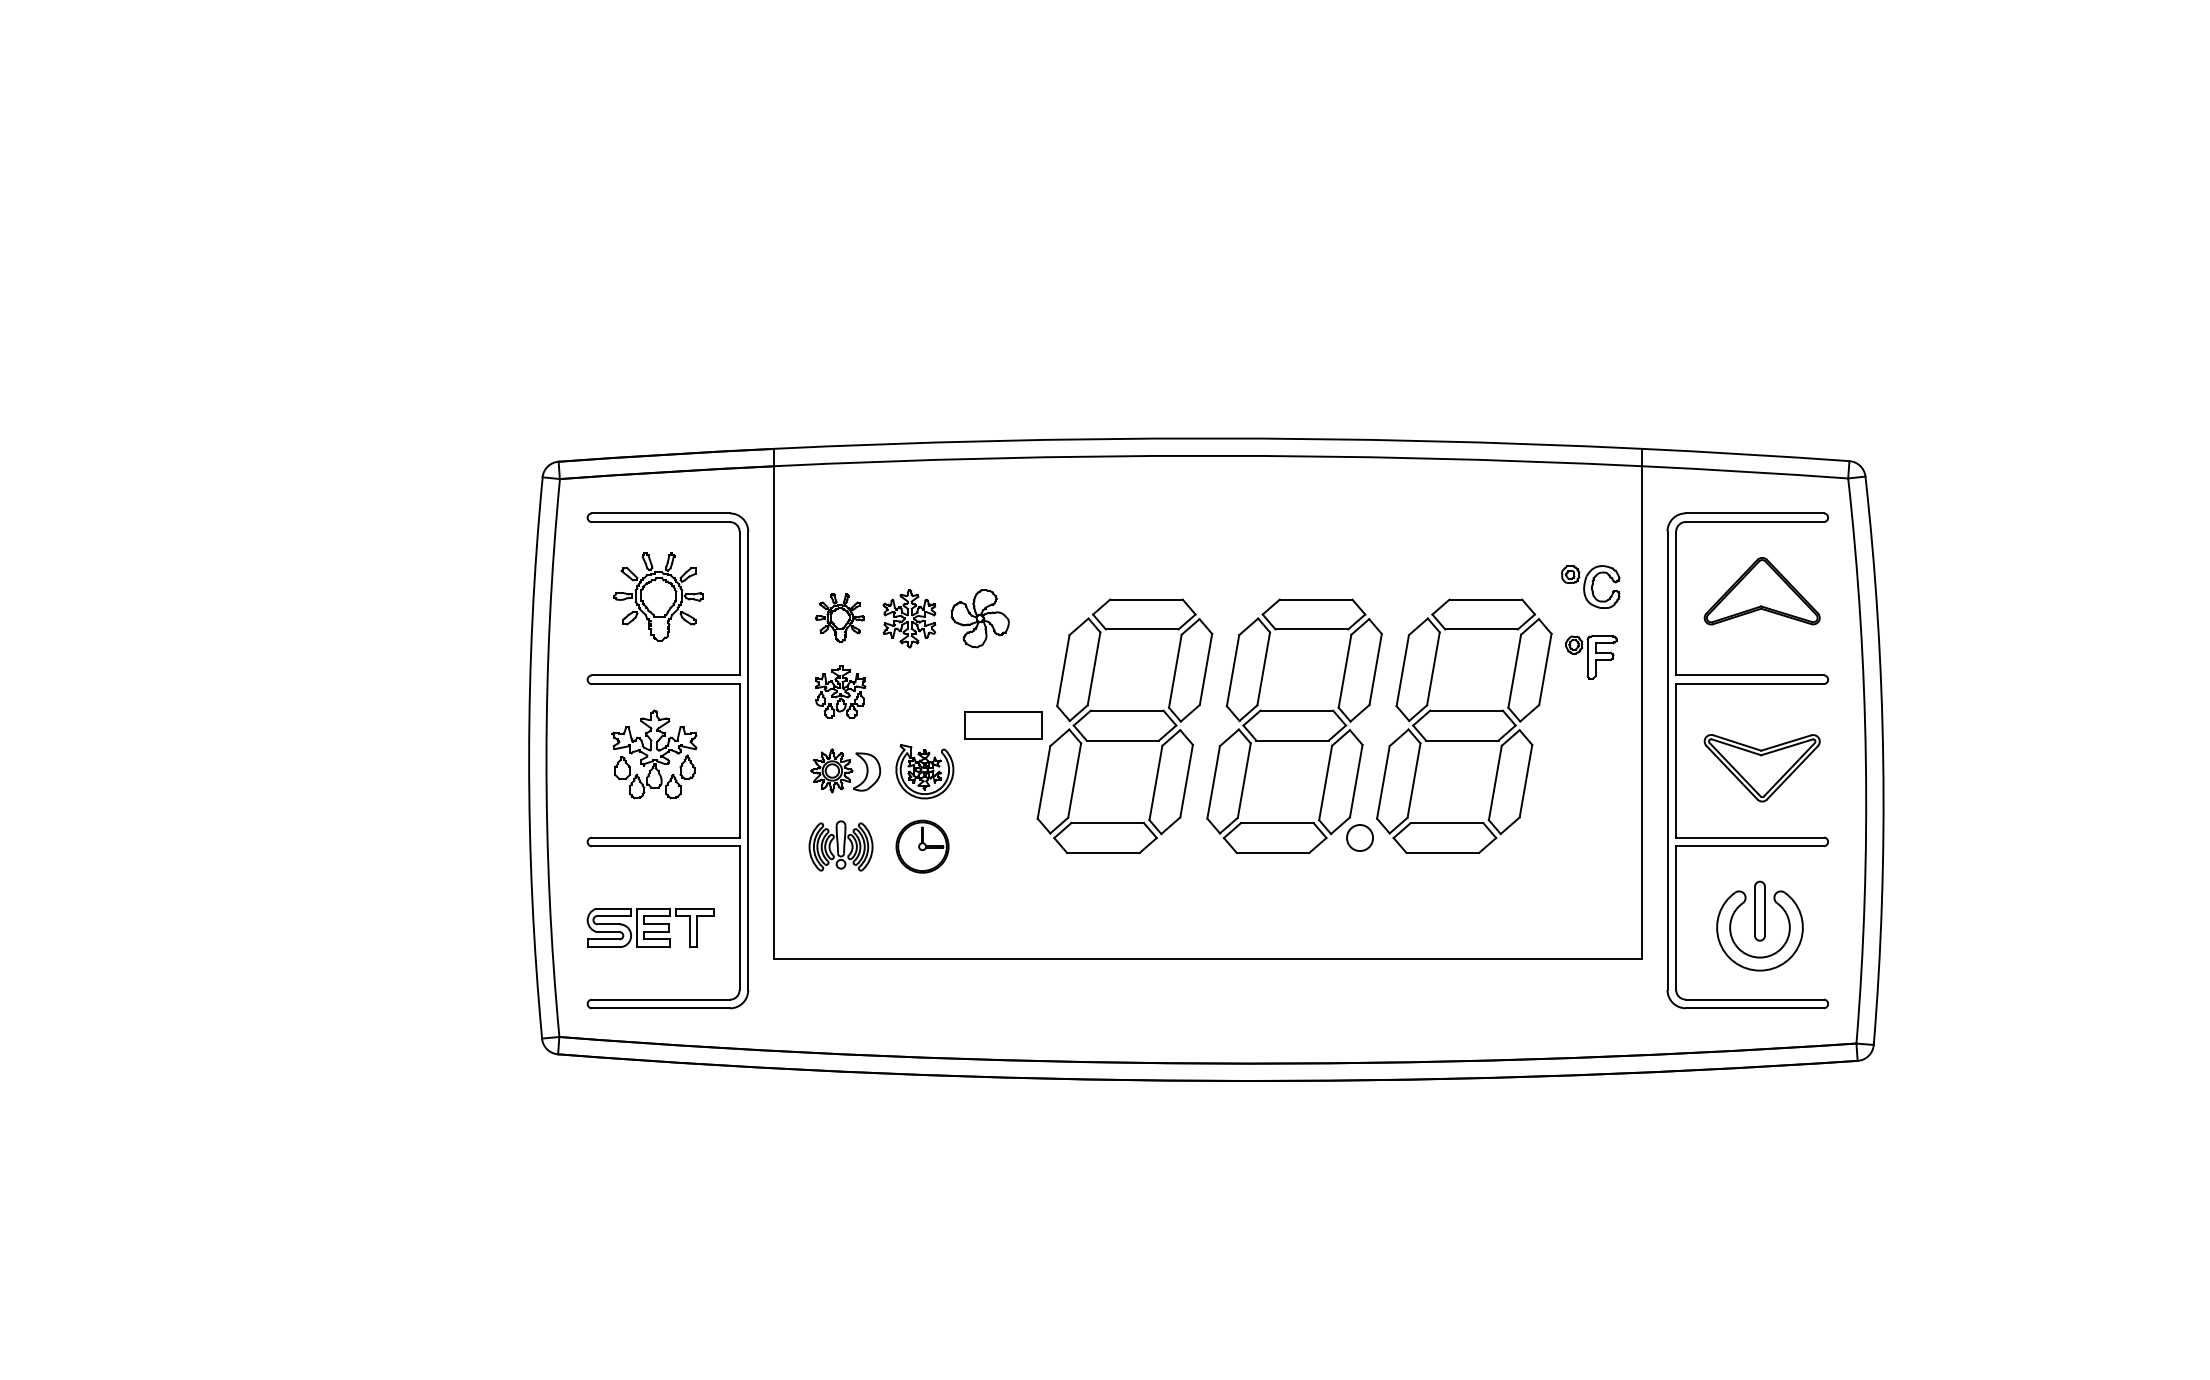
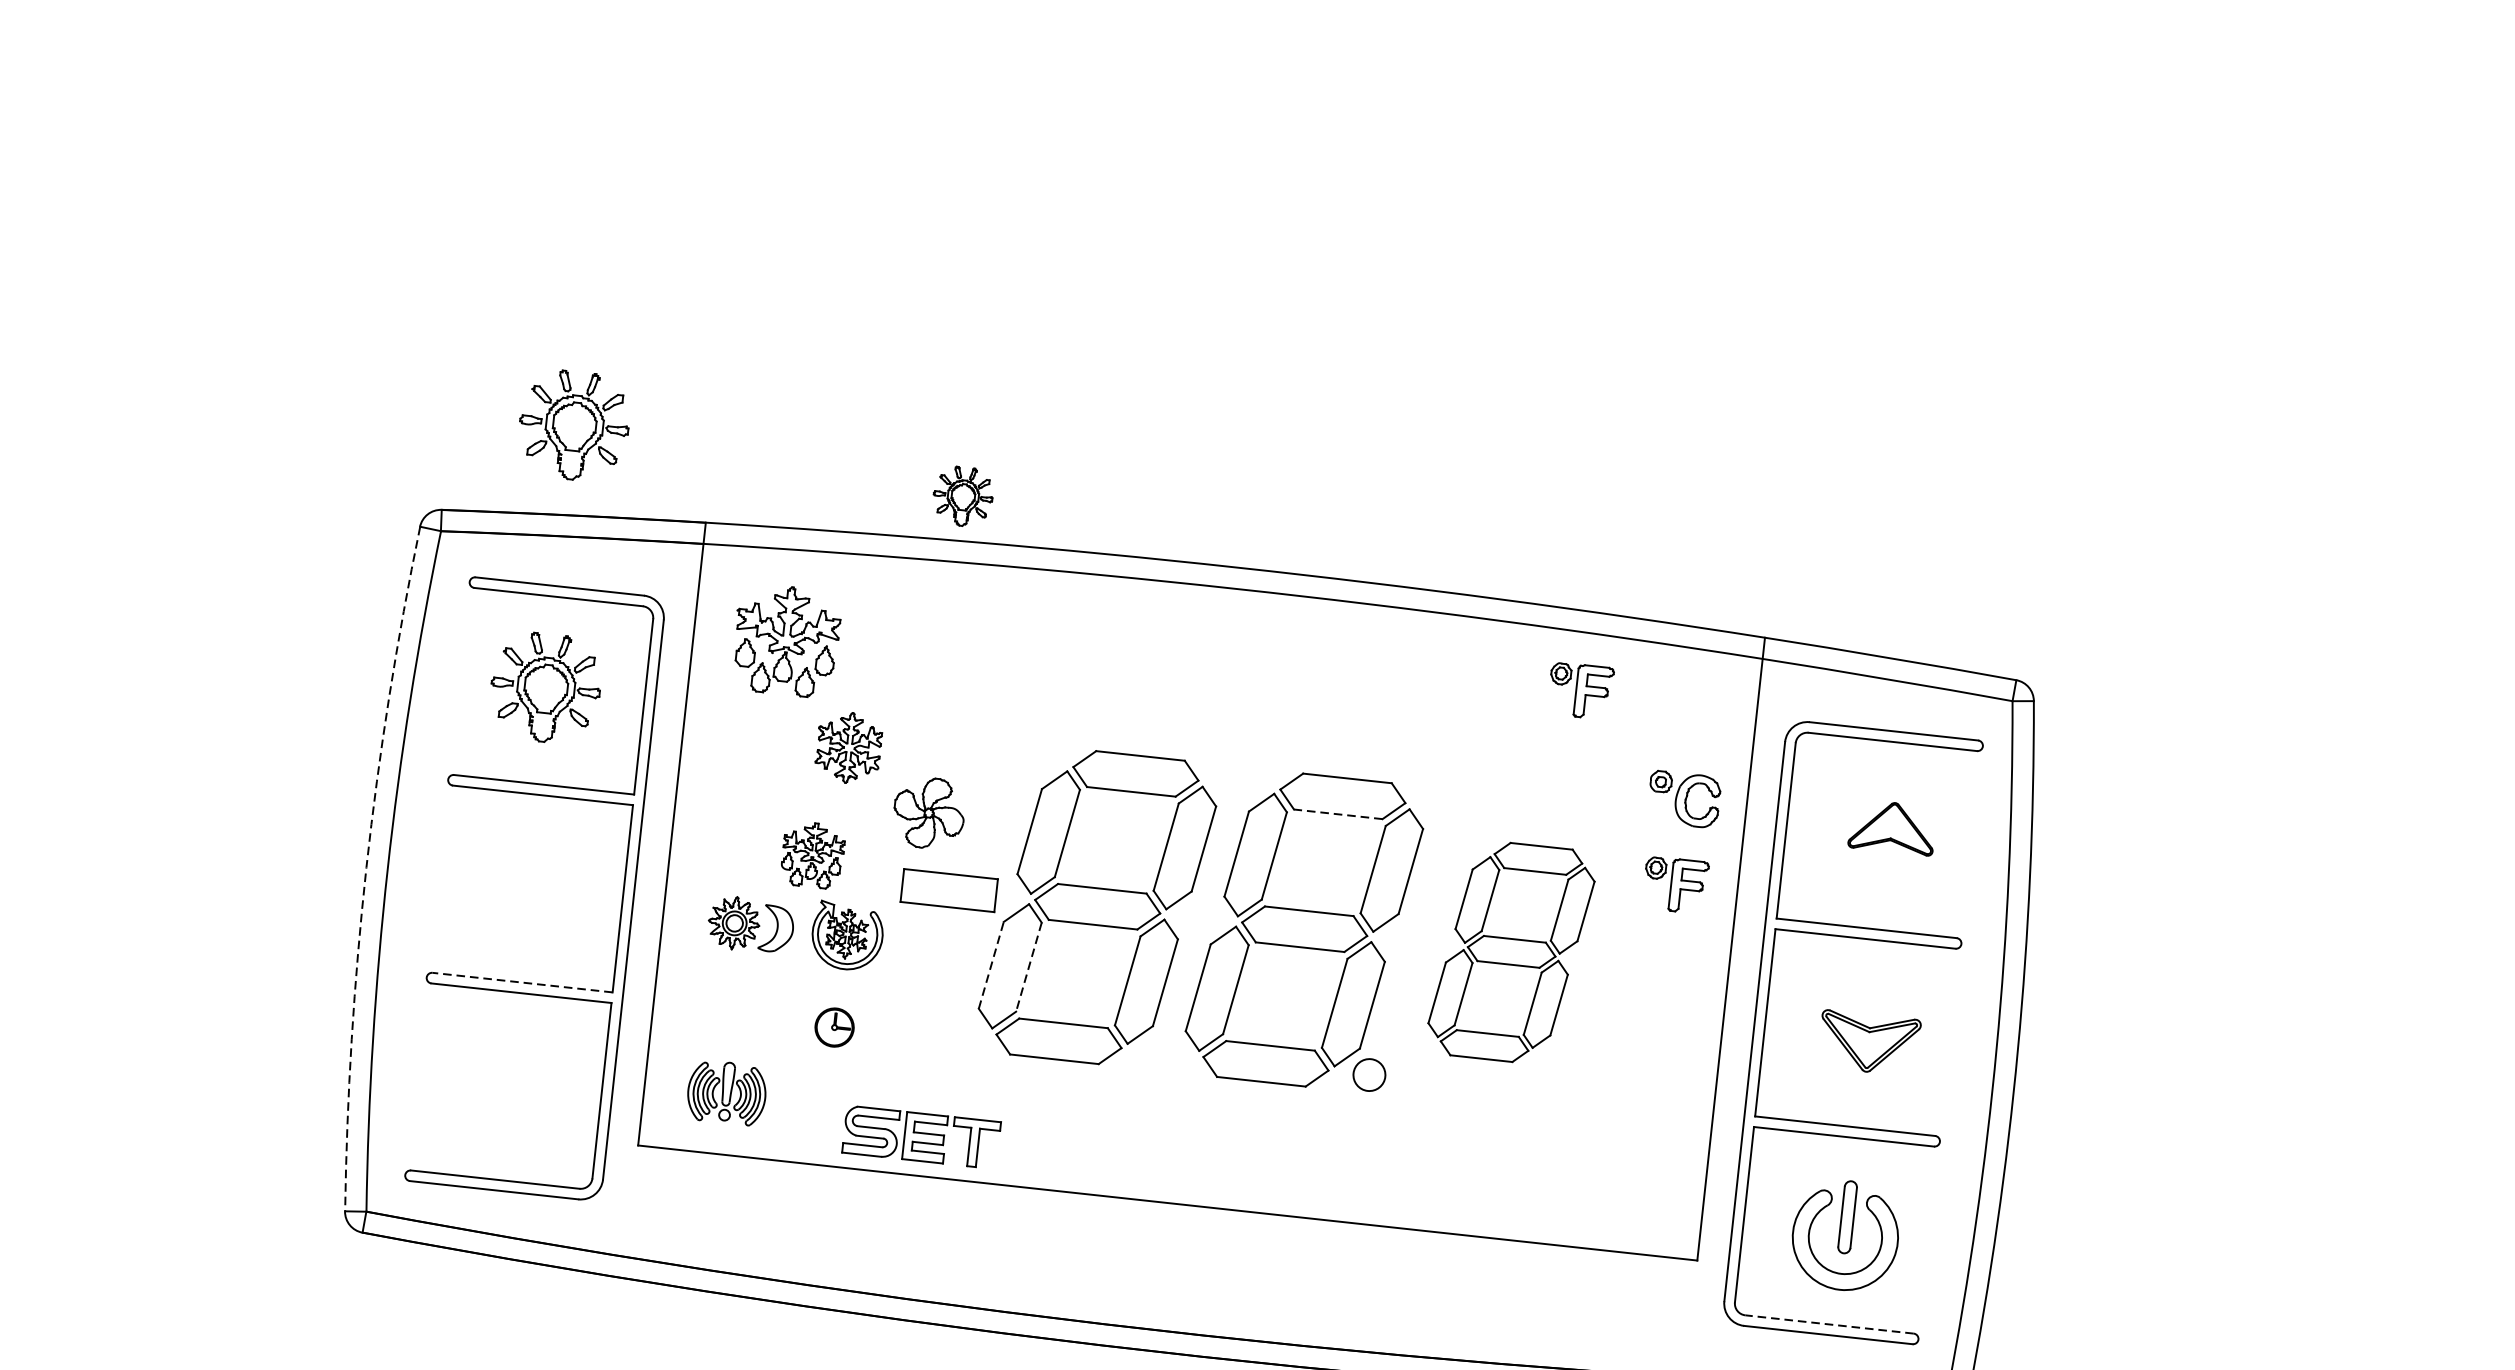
part: (658, 381) -> (574, 425), added
part: (1497, 507) -> (1580, 690), added
part: (1761, 591) -> (1891, 827), size x0.6
part: (839, 617) -> (962, 495), moved
part: (979, 618) -> (928, 812), moved
line: (1311, 629) -> (1337, 814), solid -> dashed
part: (840, 691) -> (812, 854), moved
part: (1464, 725) -> (1511, 951), size x0.7
part: (654, 754) -> (786, 640), moved
arc: (529, 758) -> (366, 868), solid -> dashed
part: (1761, 768) -> (1868, 1043), size x0.7
line: (1074, 780) -> (1028, 967), solid -> dashed
line: (1044, 782) -> (991, 965), solid -> dashed
line: (665, 837) -> (522, 982), solid -> dashed
part: (840, 845) -> (726, 1092), moved
part: (922, 846) -> (834, 1027), size x0.6
part: (650, 927) -> (921, 1136), moved
line: (1754, 999) -> (1829, 1324), solid -> dashed

